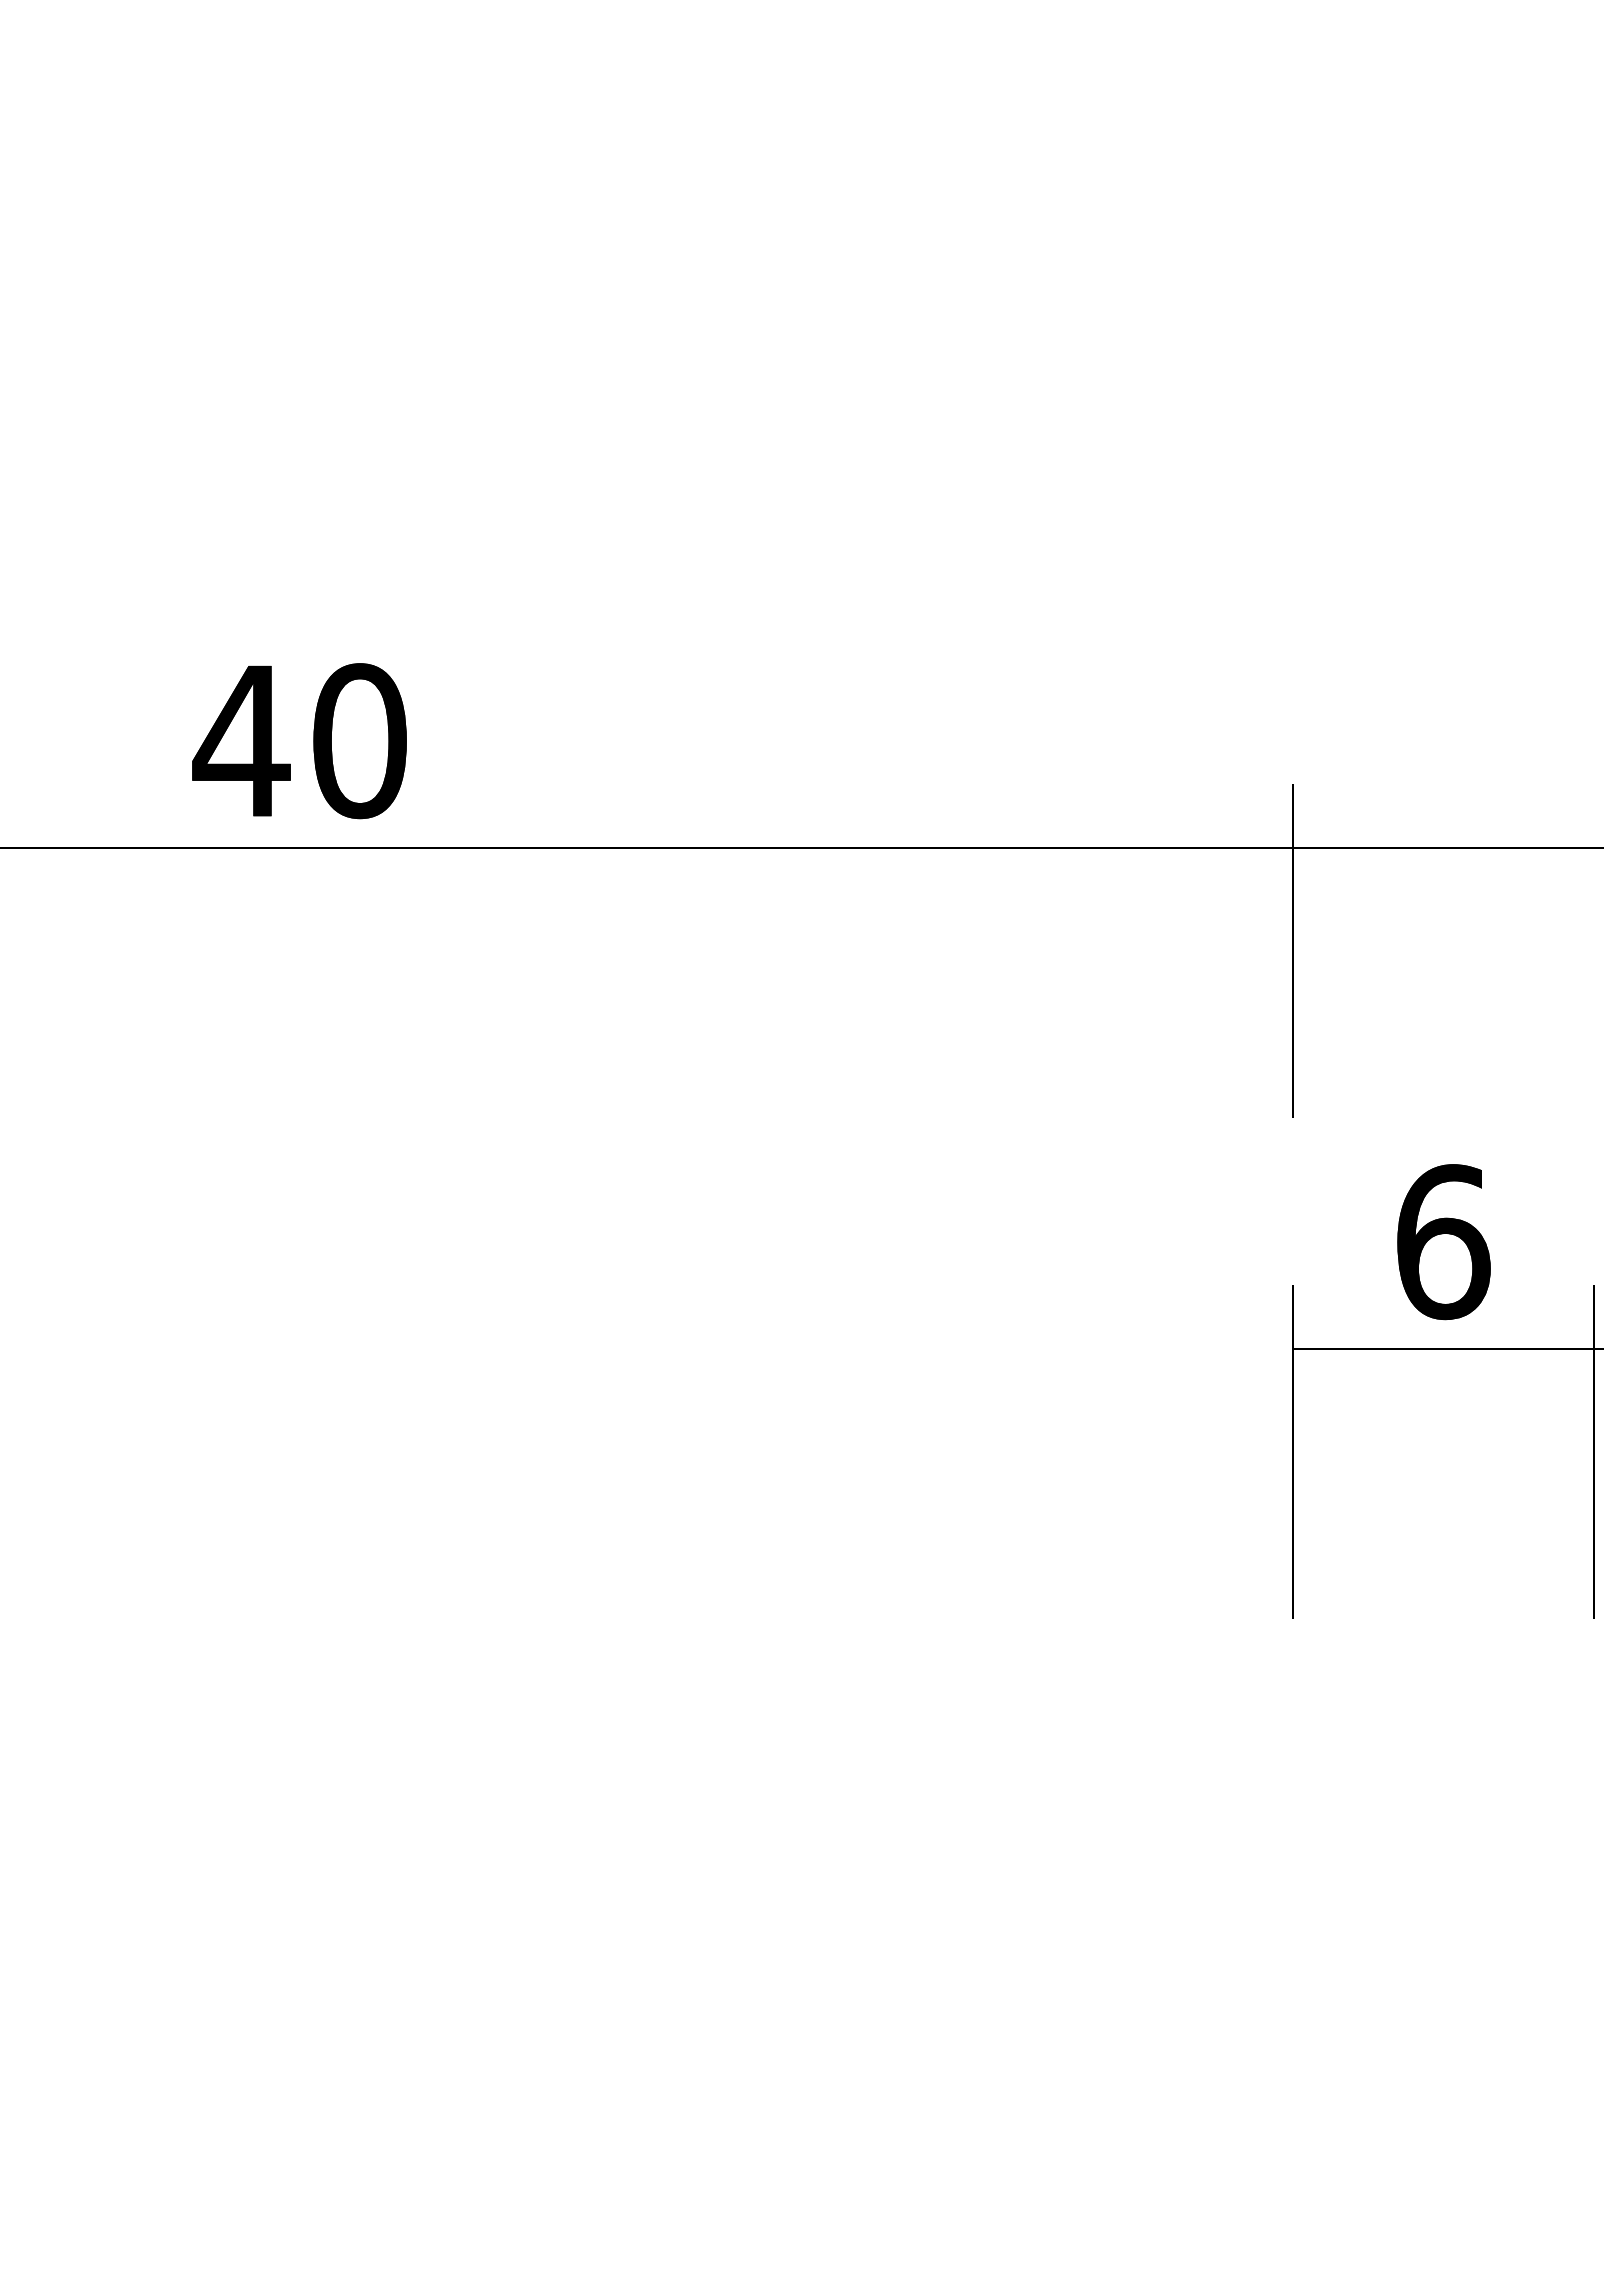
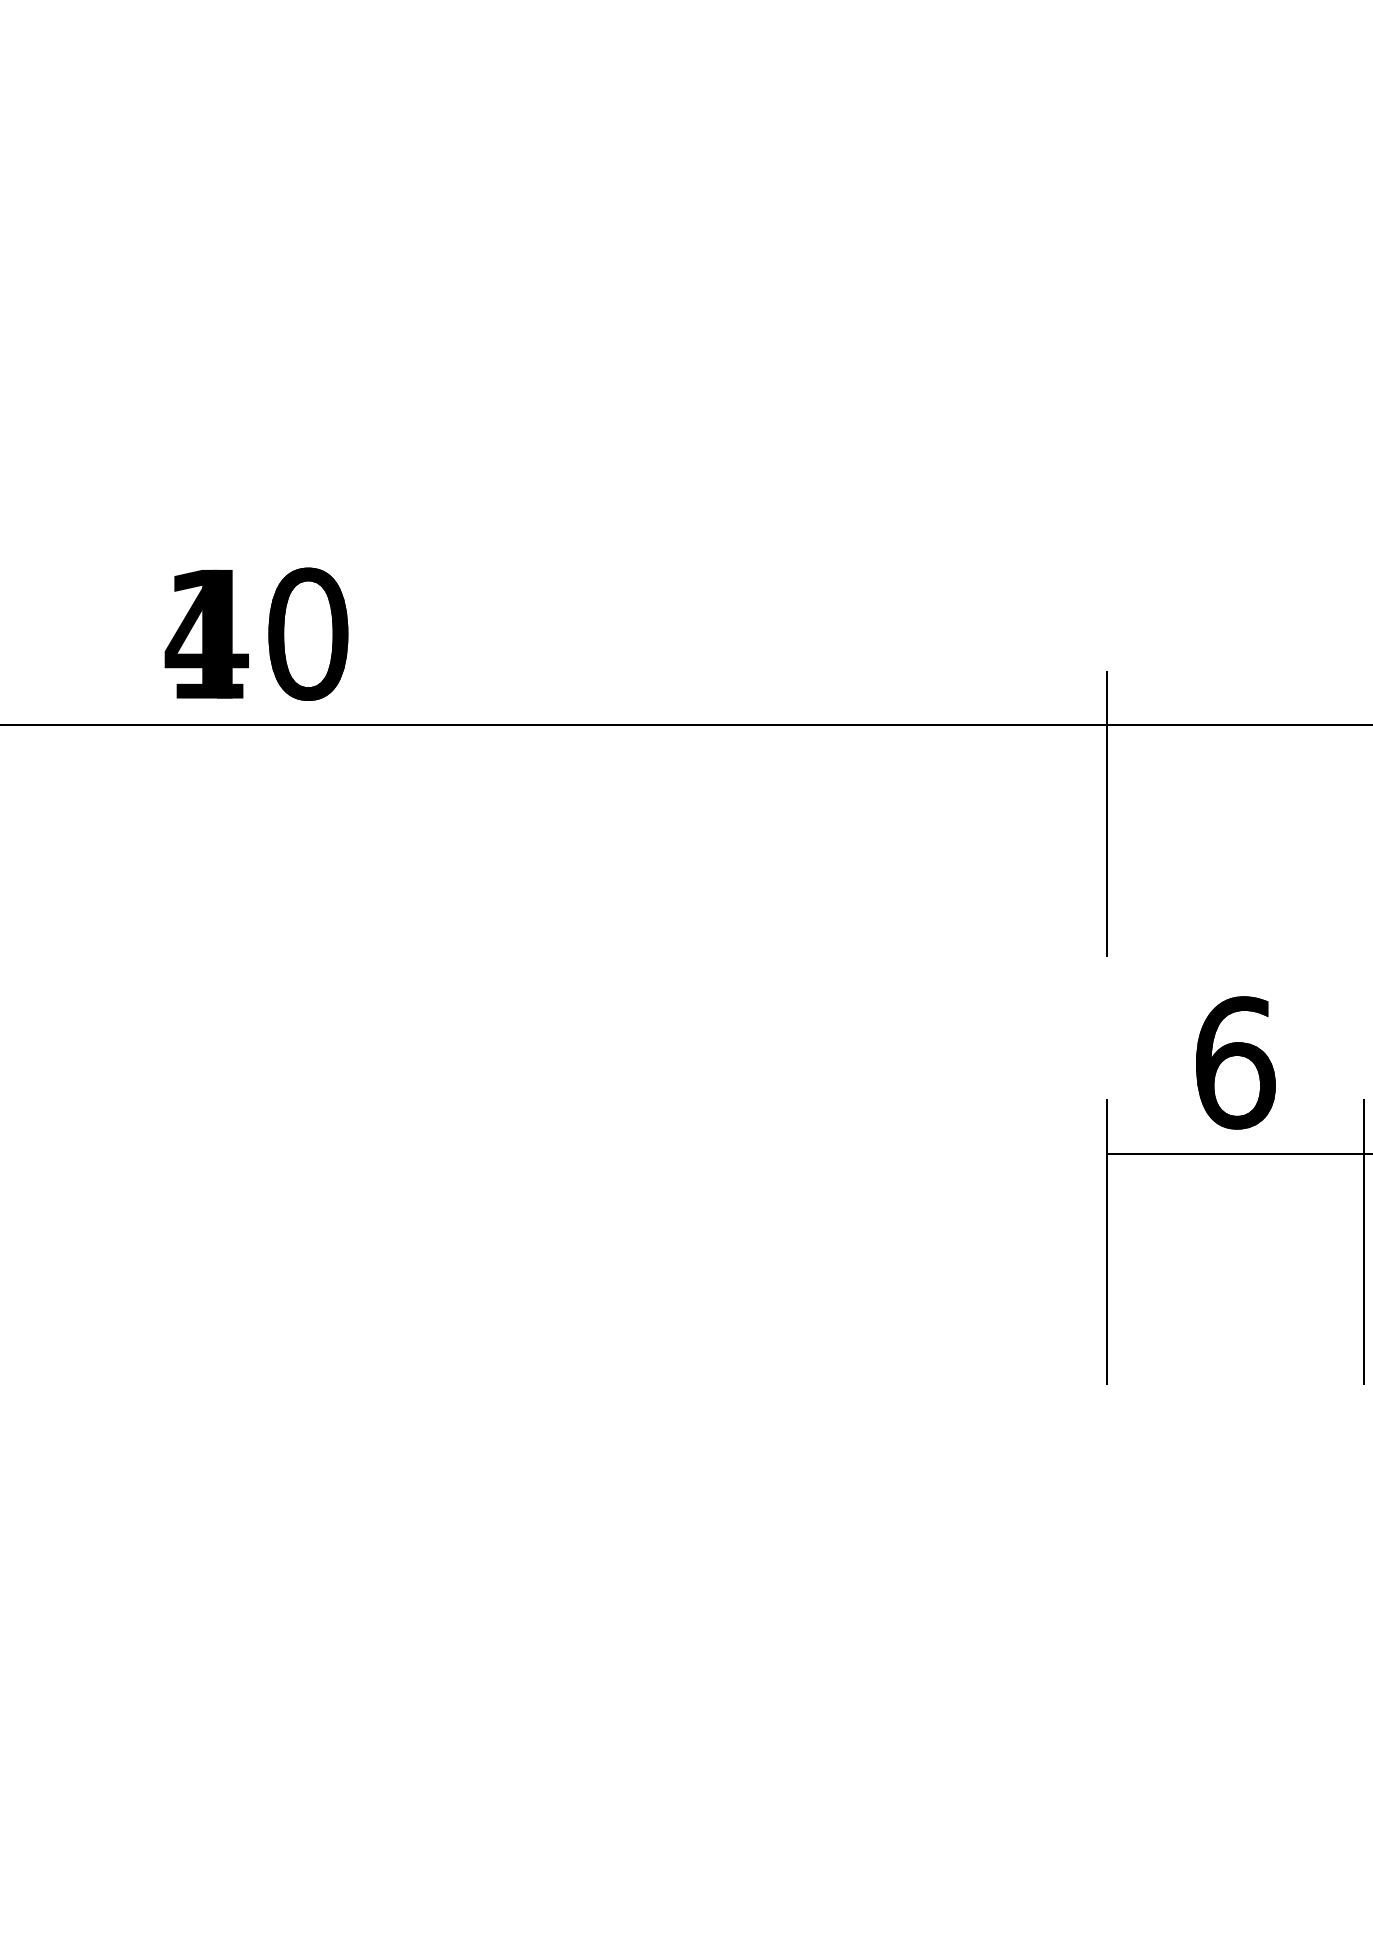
text: (241, 741) -> (206, 634), 40 -> 10

